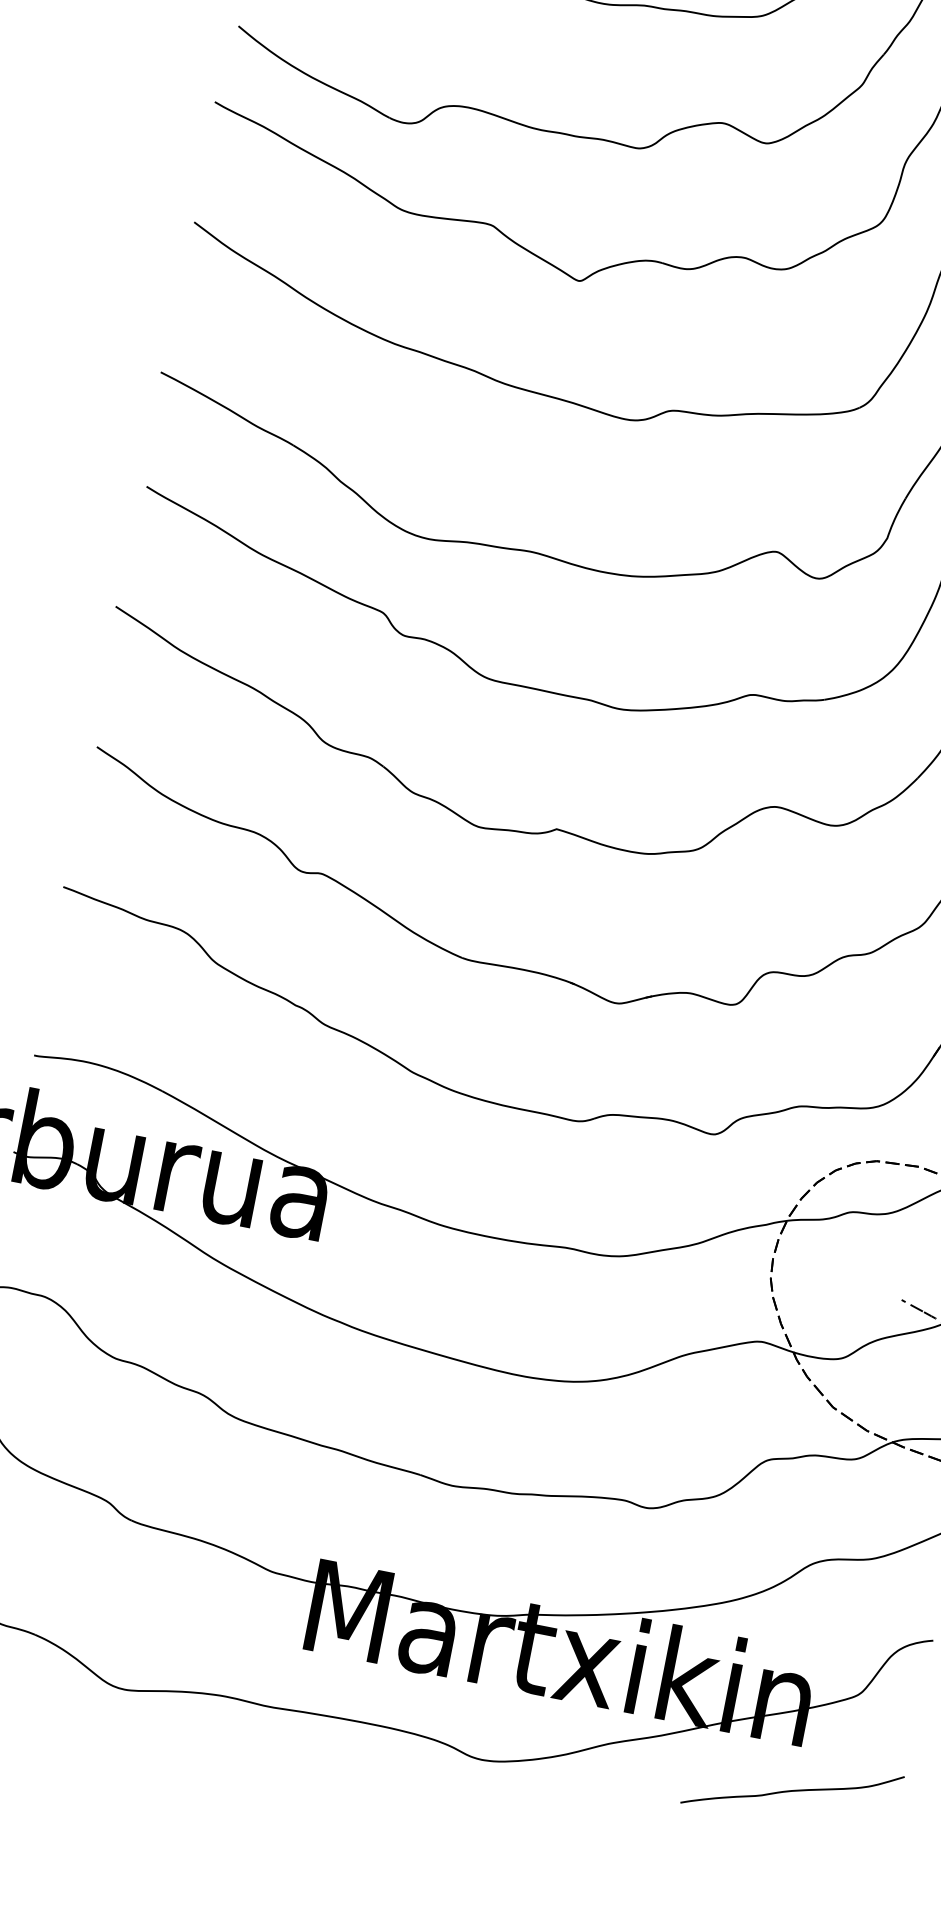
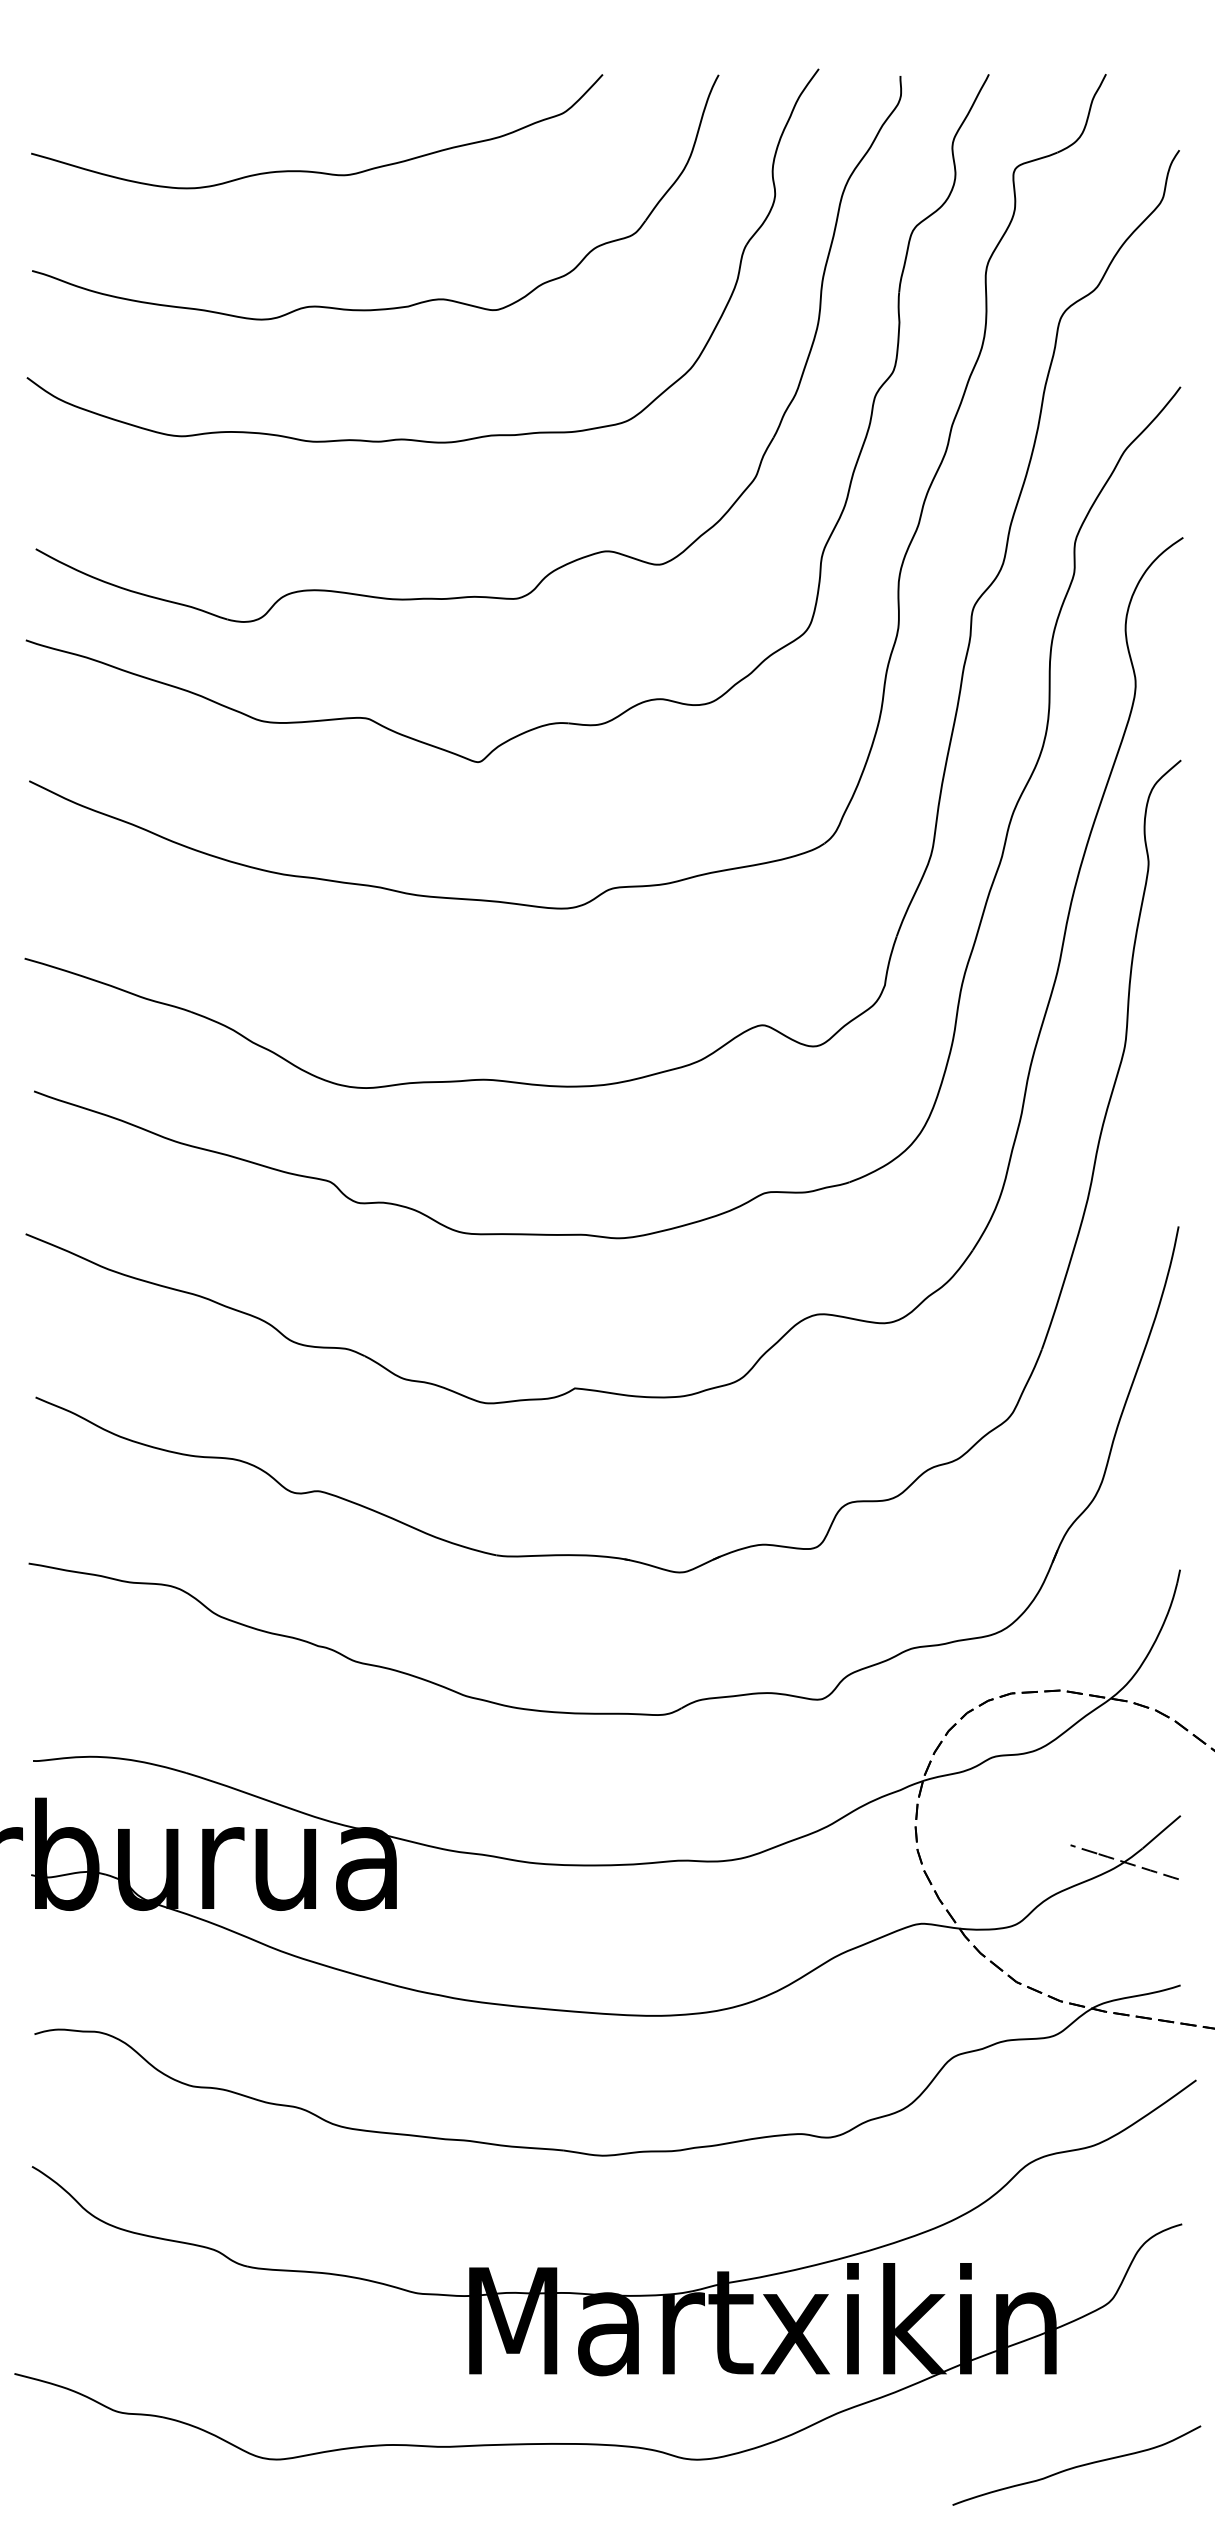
curve: (793, 1789) -> (1077, 2465), moved

